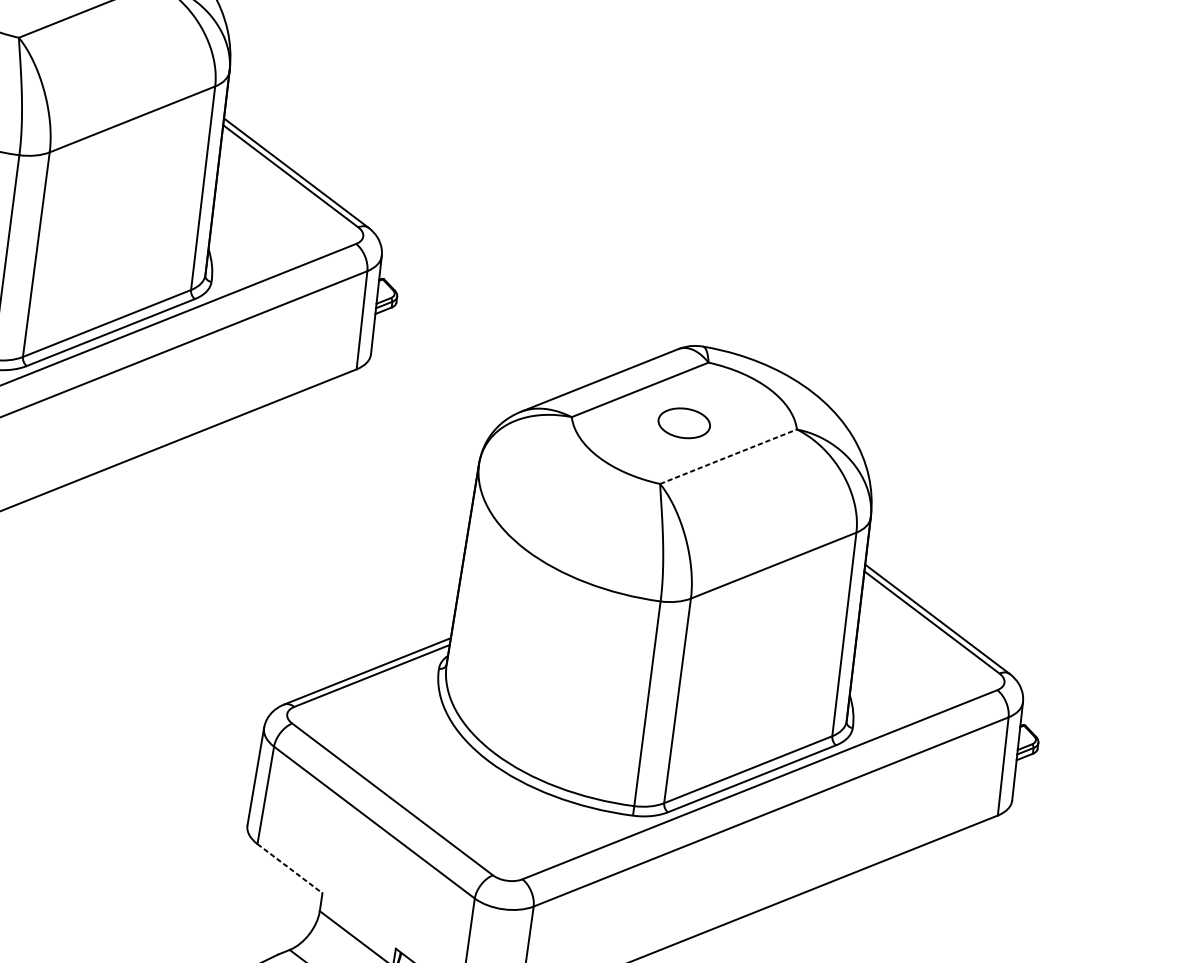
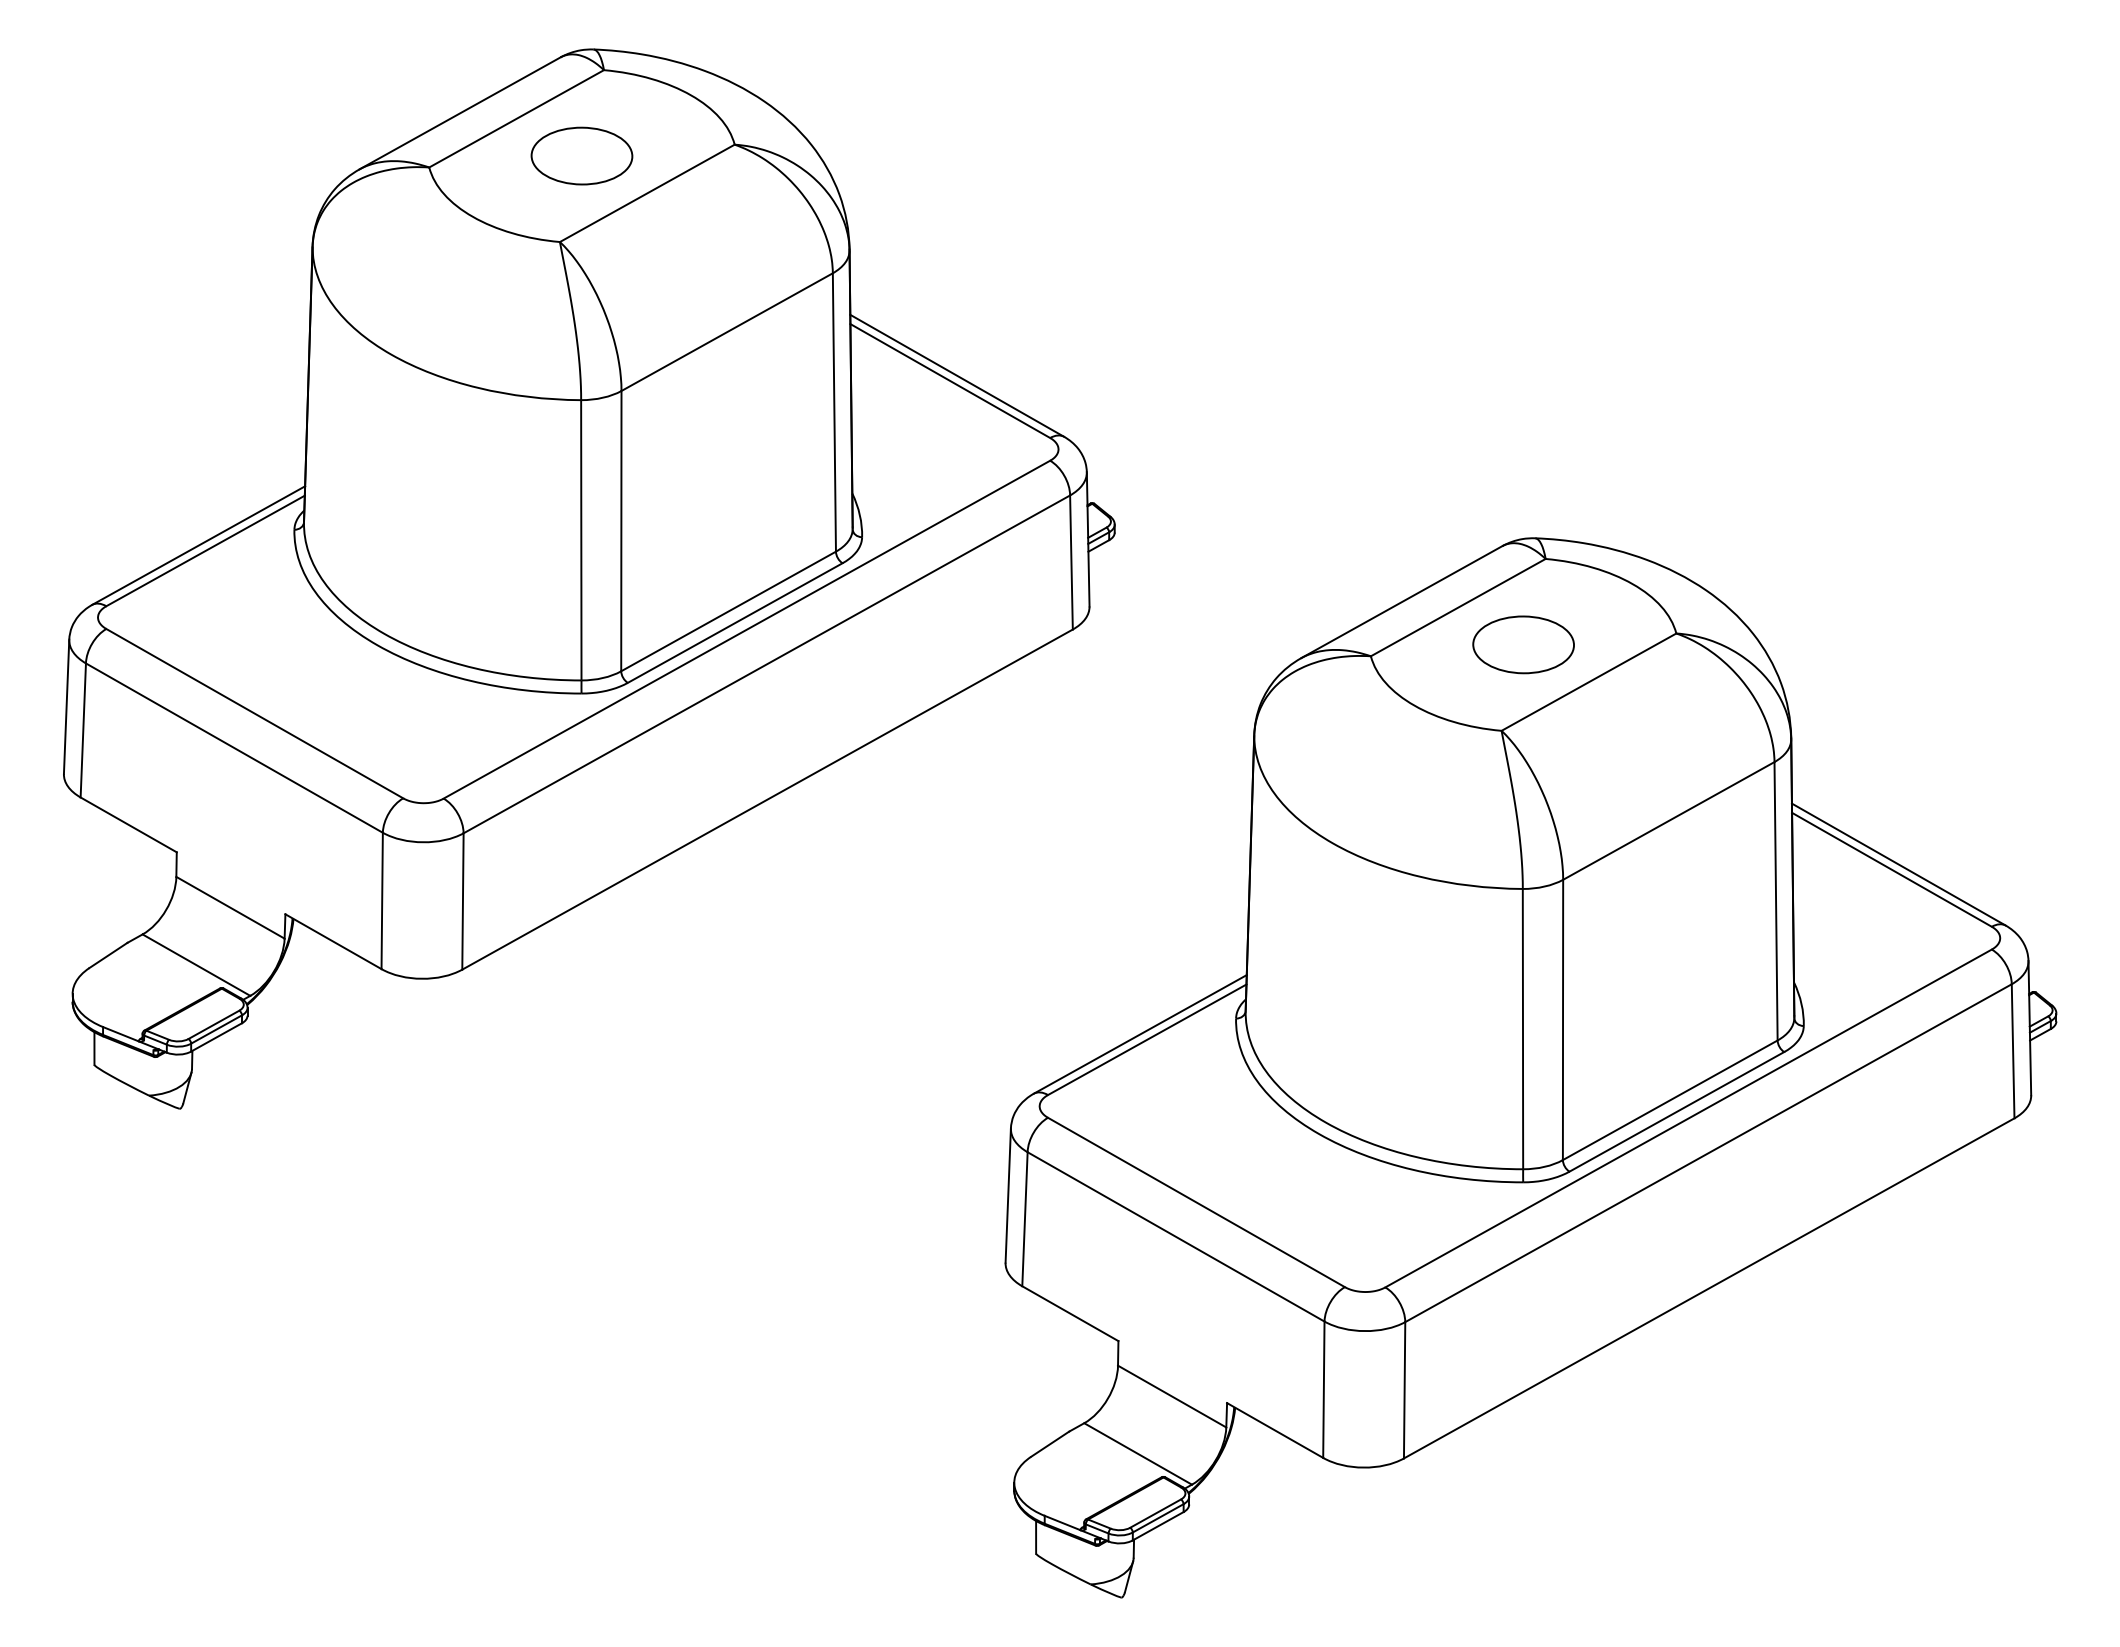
part: (684, 423) -> (1523, 644), size x1.43
line: (728, 456) -> (1589, 681), dashed -> solid
line: (290, 868) -> (1070, 1313), dashed -> solid

